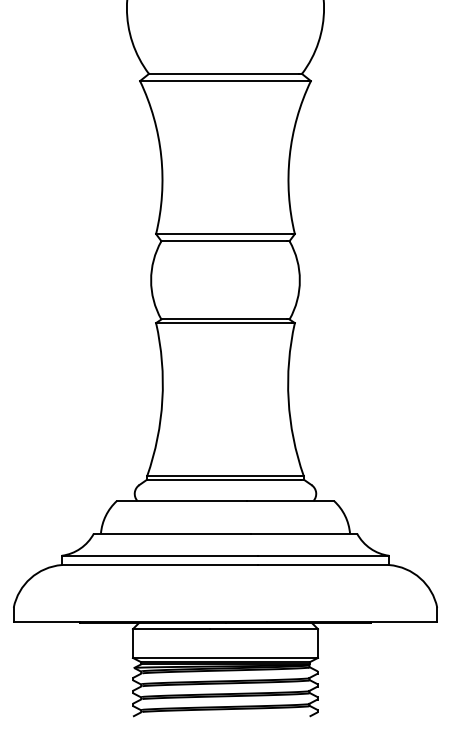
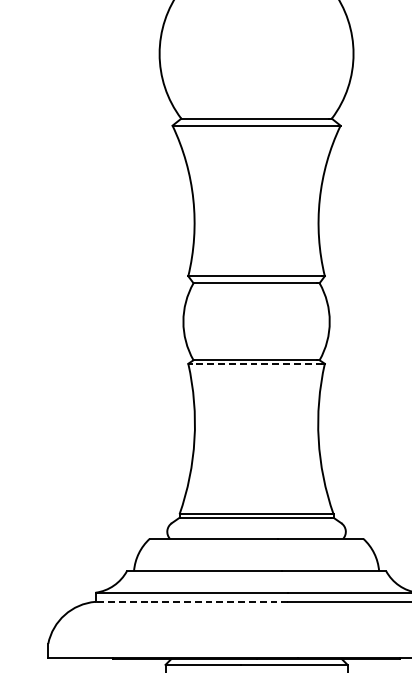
line: (223, 323) -> (254, 364), solid -> dashed
line: (159, 565) -> (191, 602), solid -> dashed

